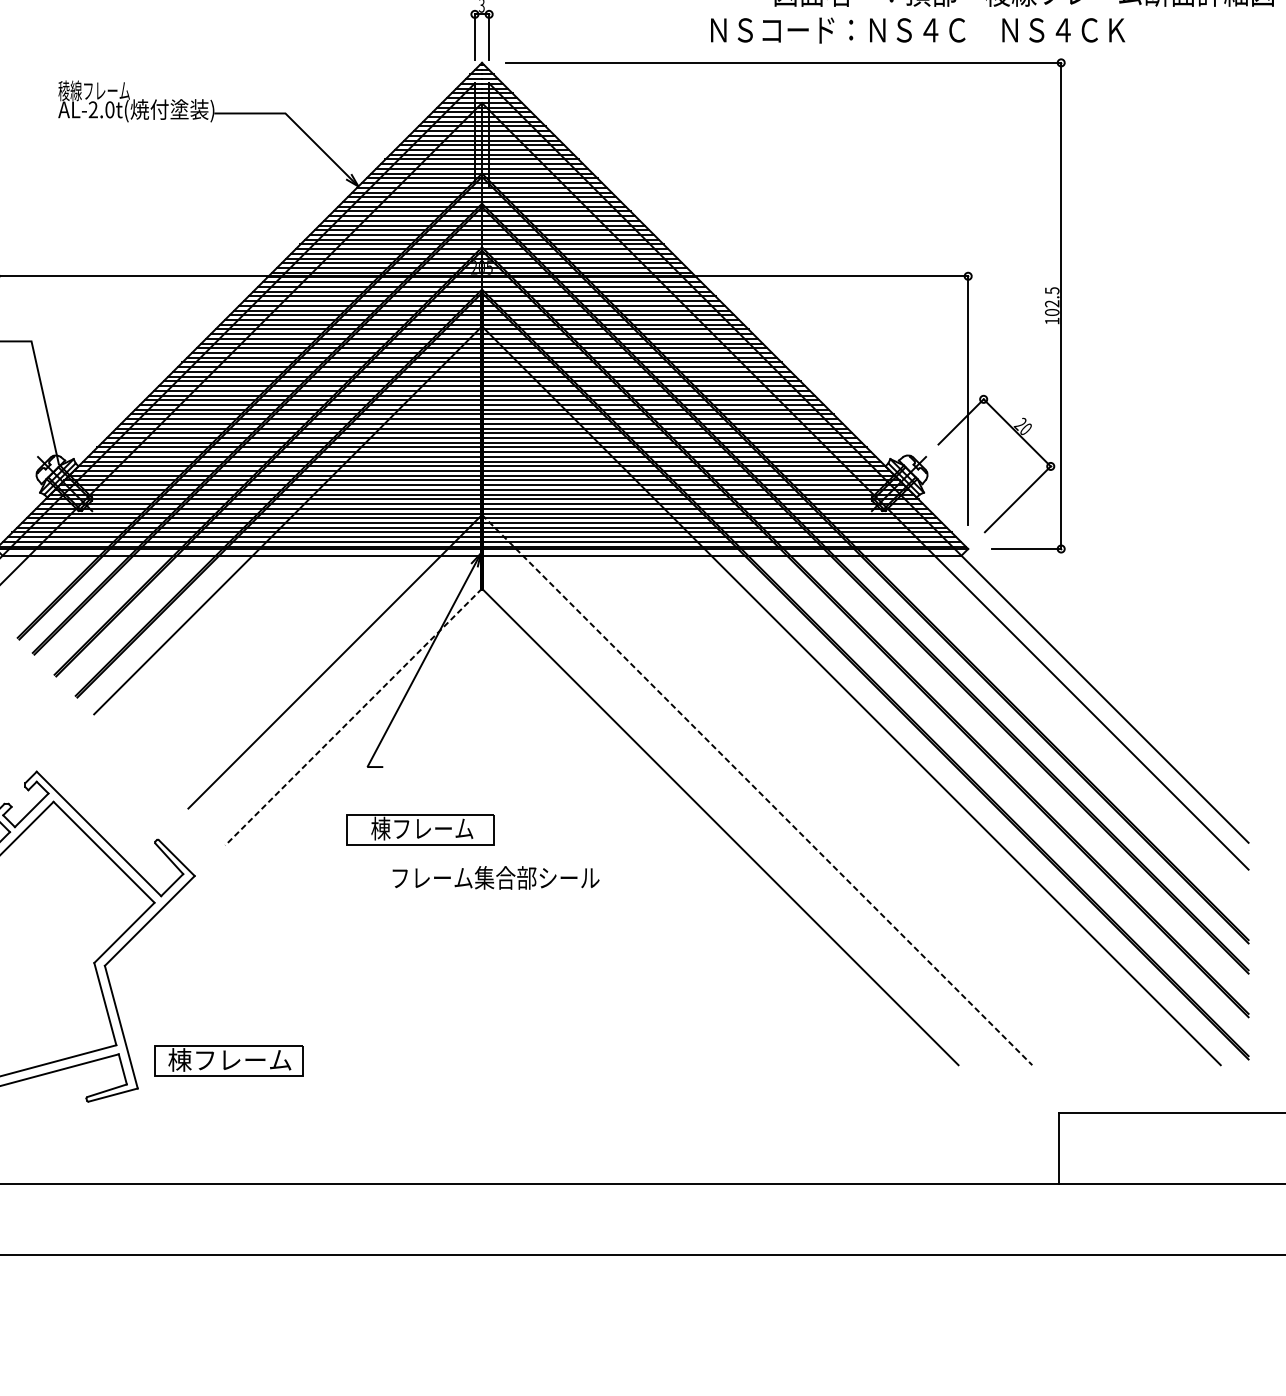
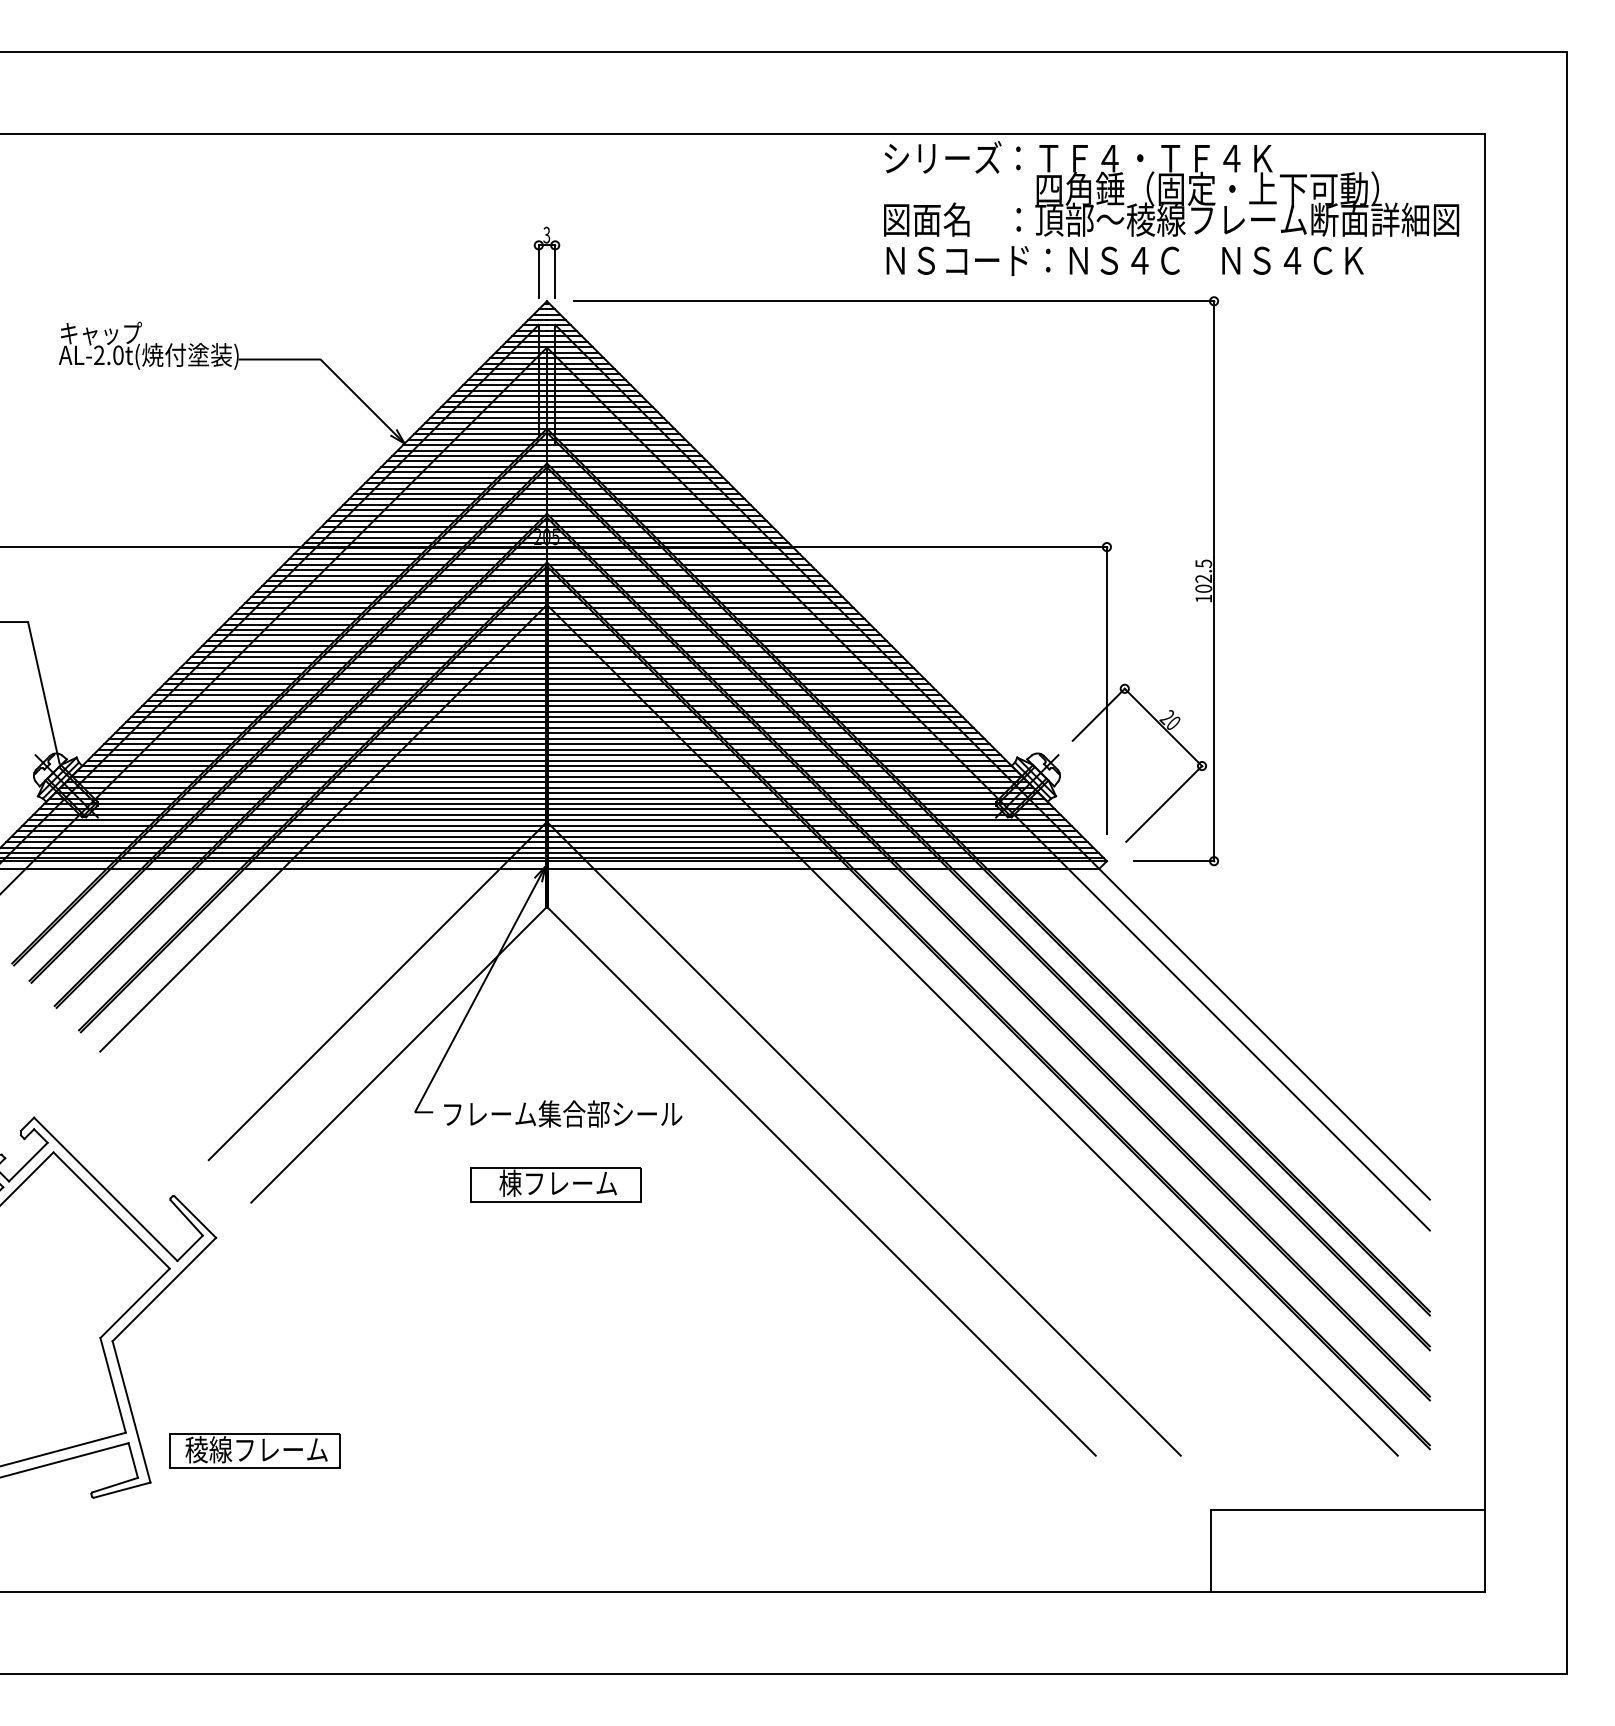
text: (917, 30) -> (1124, 260), moved
text: (94, 90) -> (100, 333), 稜線フレーム -> キャップ
line: (353, 717) -> (398, 1055), dashed -> solid
line: (757, 790) -> (864, 1139), dashed -> solid
part: (419, 829) -> (555, 1184), moved
text: (496, 877) -> (563, 1113), moved
text: (229, 1059) -> (256, 1449), 棟フレーム -> 稜線フレーム

